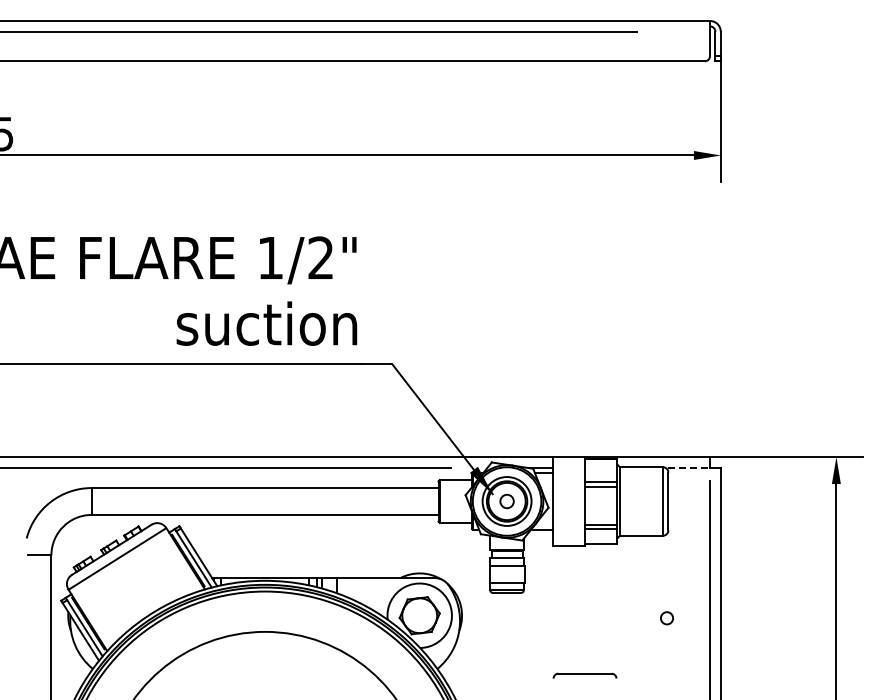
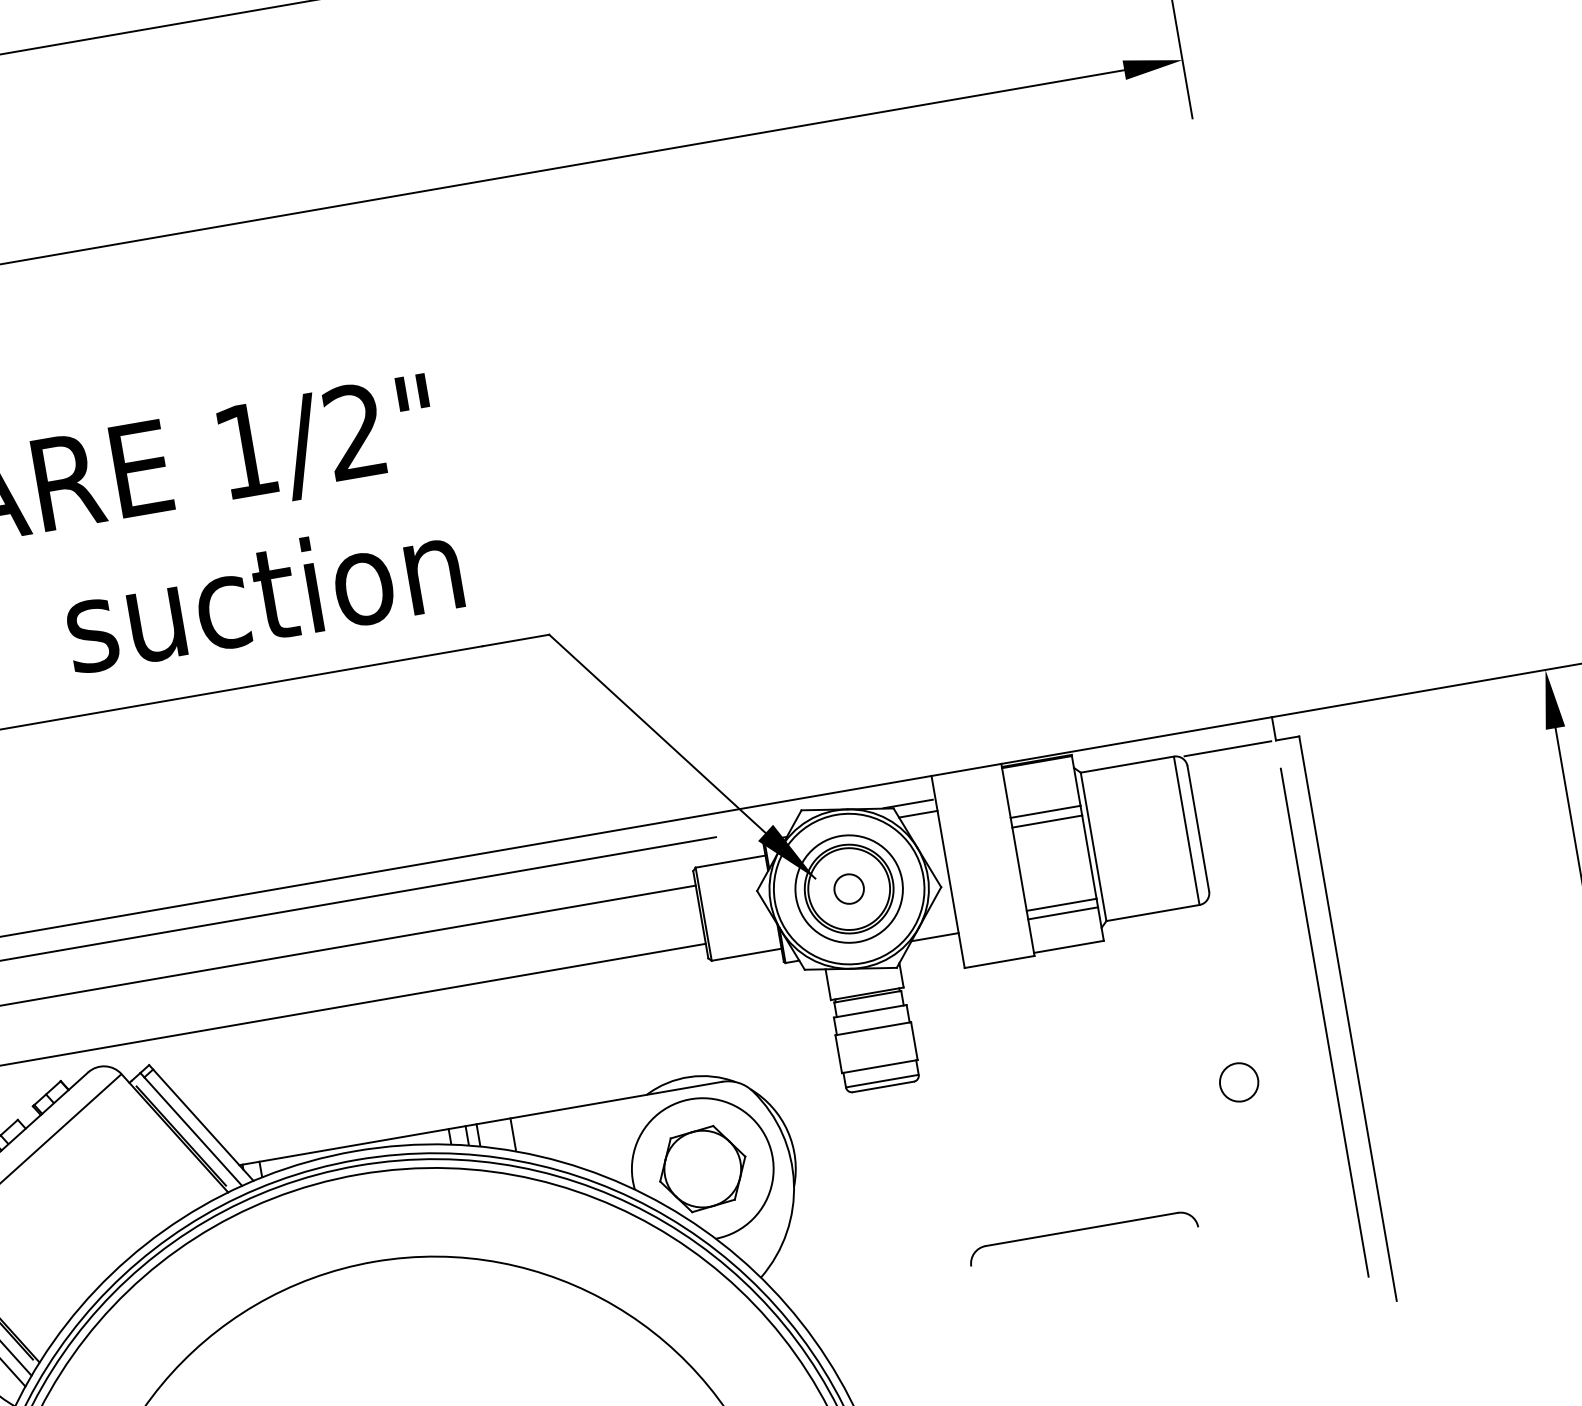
line: (687, 467) -> (1227, 748), dashed -> solid
circle: (666, 617) -> (1237, 1080), size x1.43
part: (584, 675) -> (1081, 1236), size x1.67

